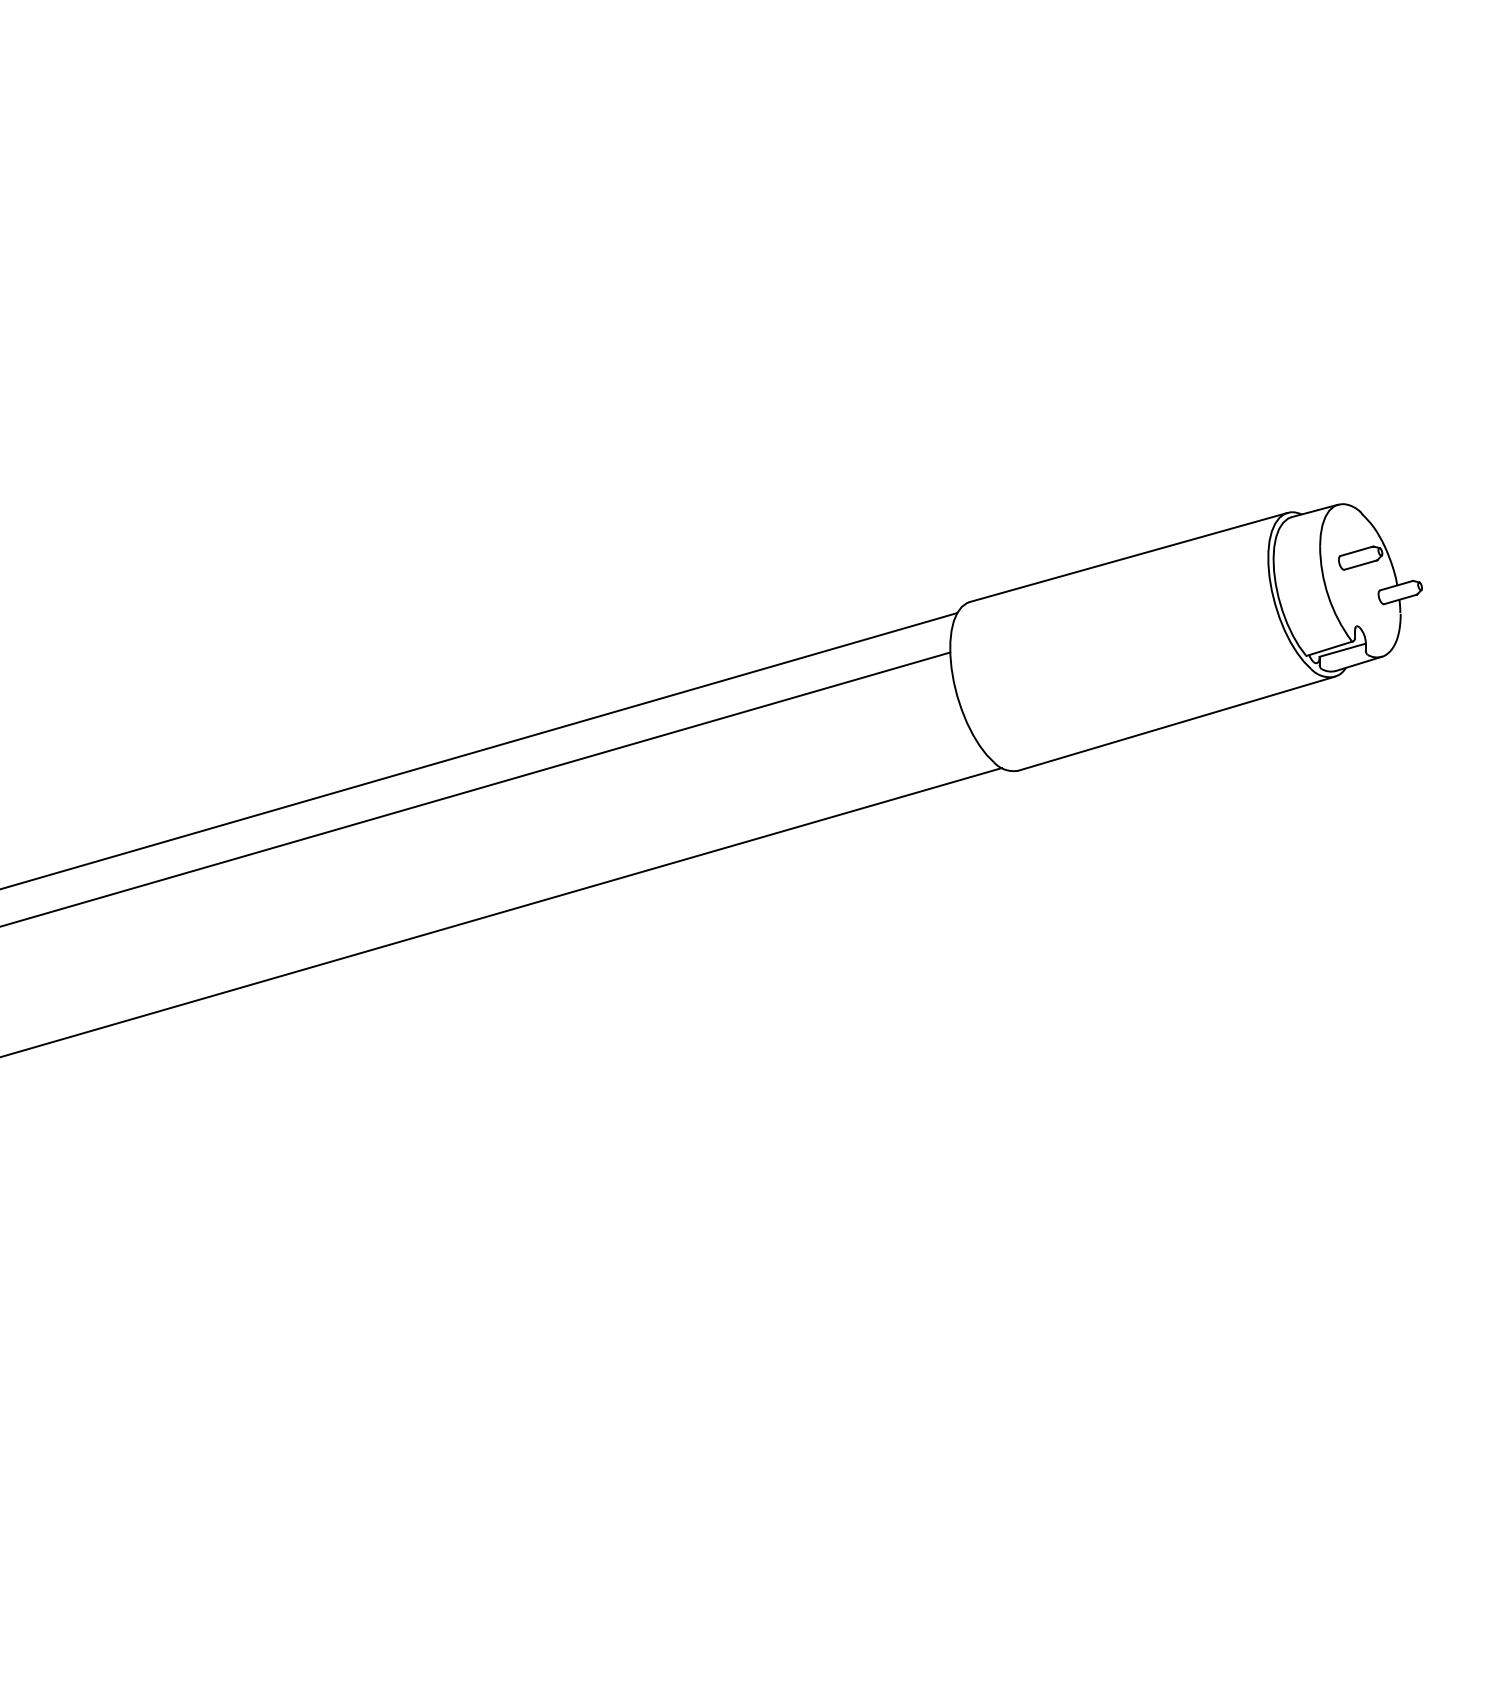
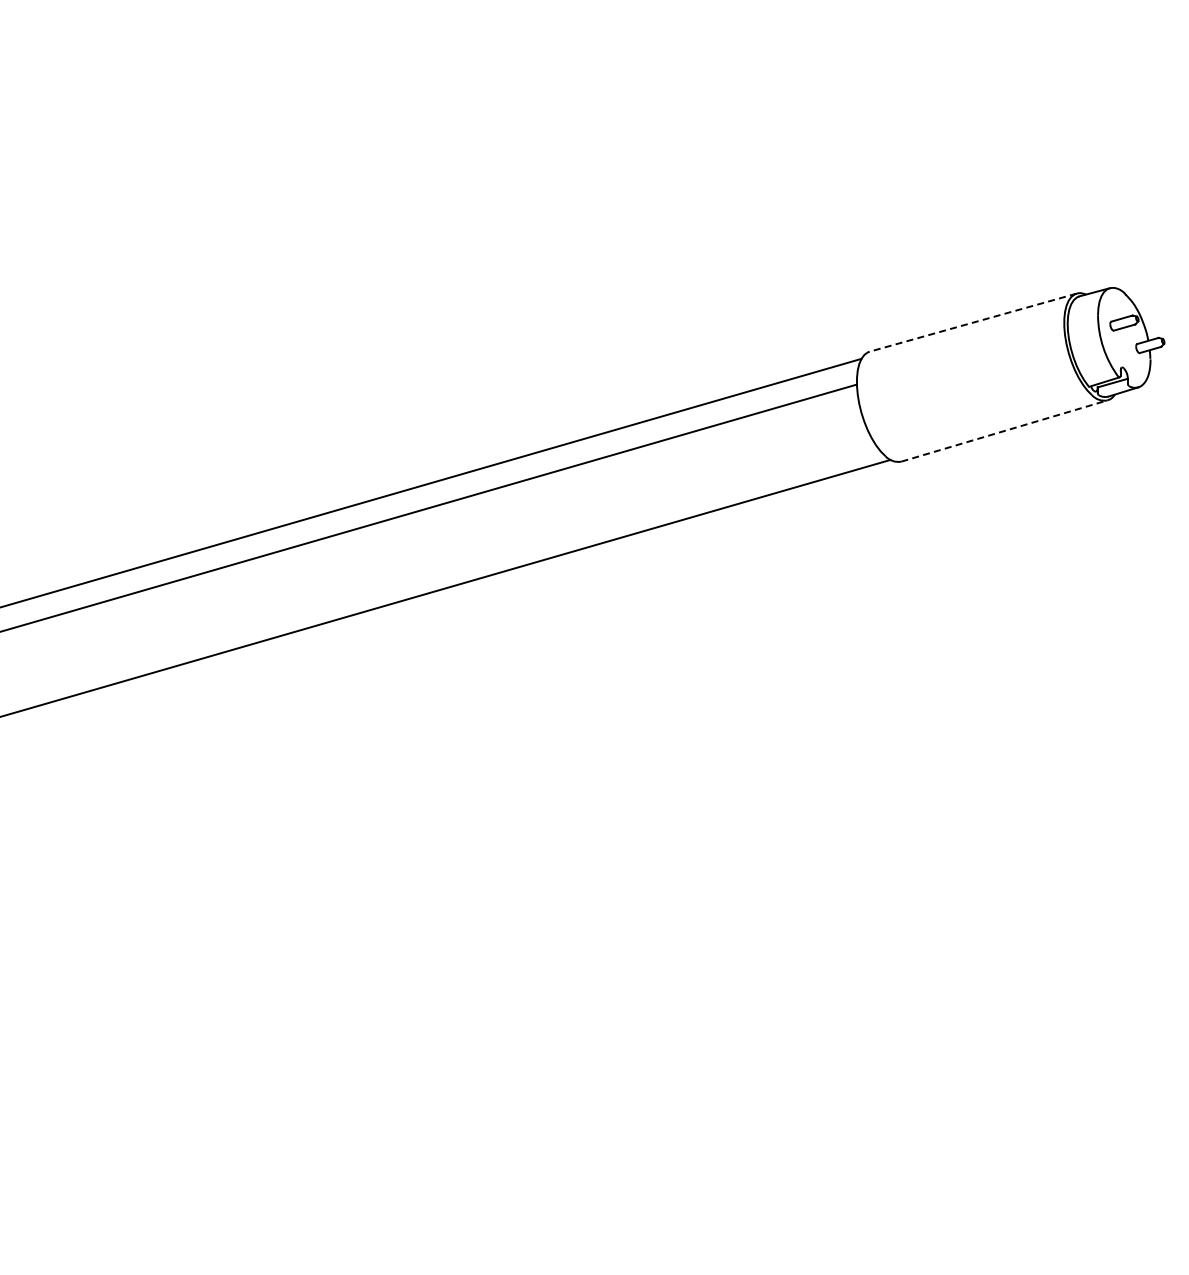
line: (1127, 557) -> (972, 322), solid -> dashed
line: (1176, 722) -> (1004, 430), solid -> dashed

